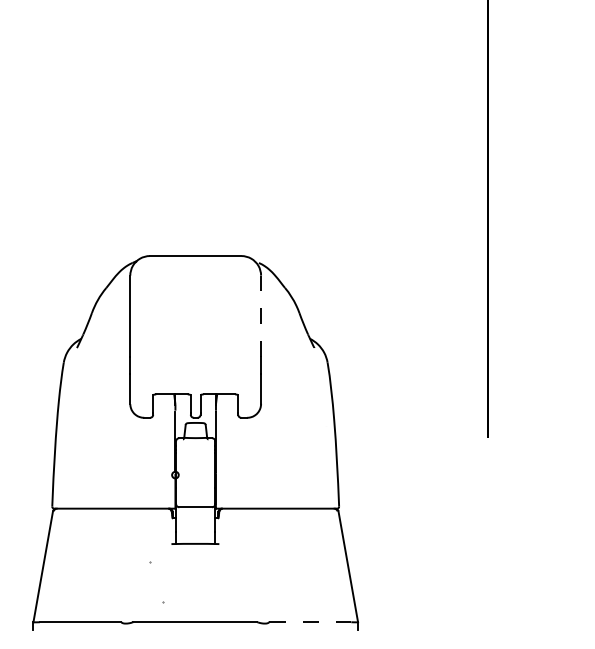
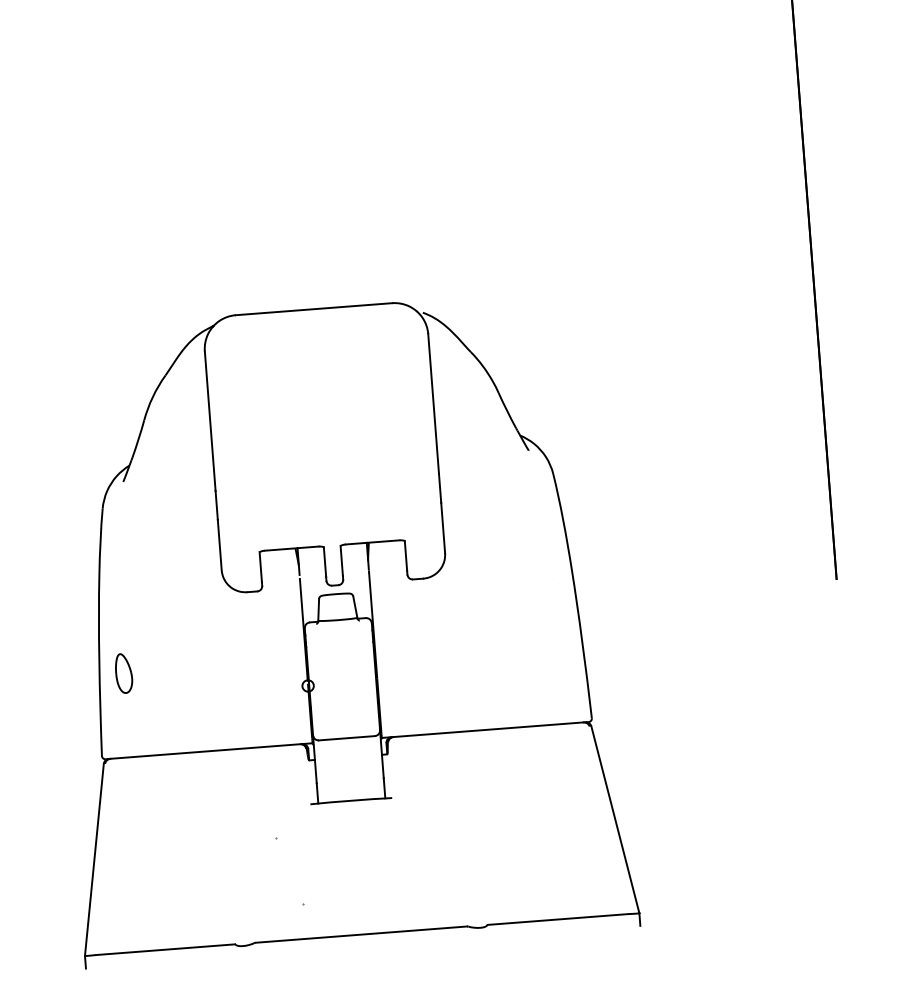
line: (261, 316) -> (434, 403), dashed -> solid
part: (68, 459) -> (123, 673), added
line: (310, 622) -> (558, 919), dashed -> solid

